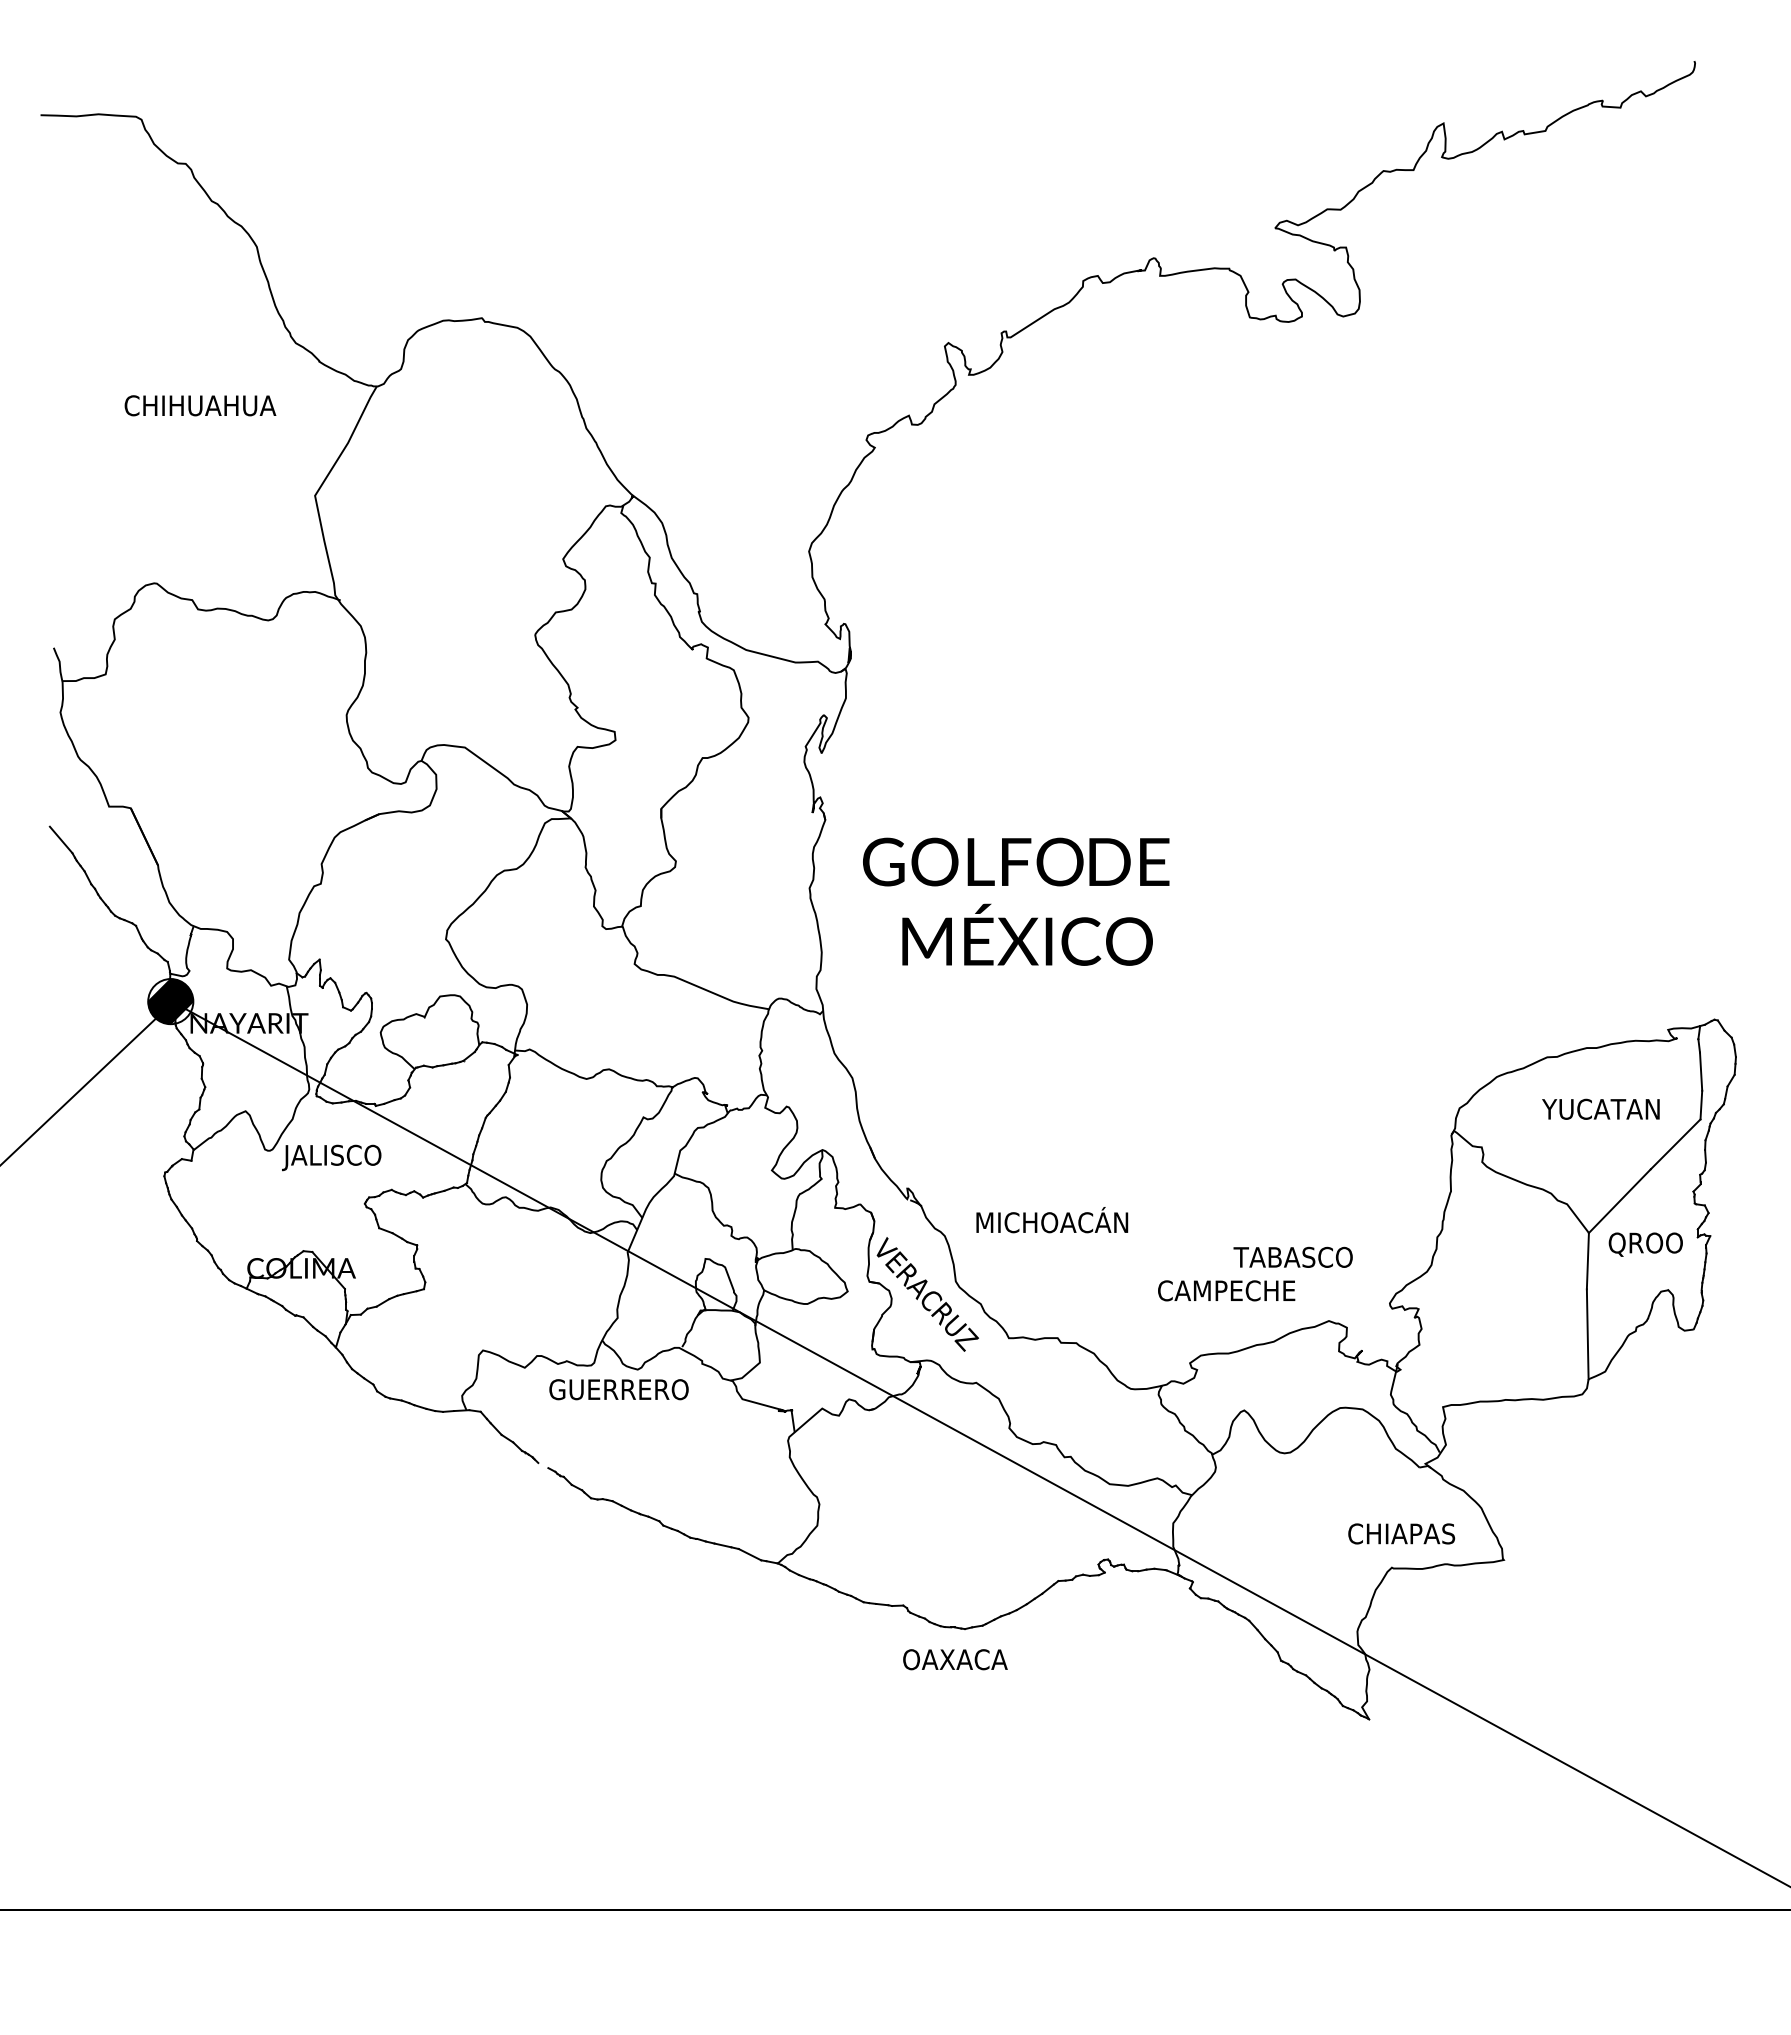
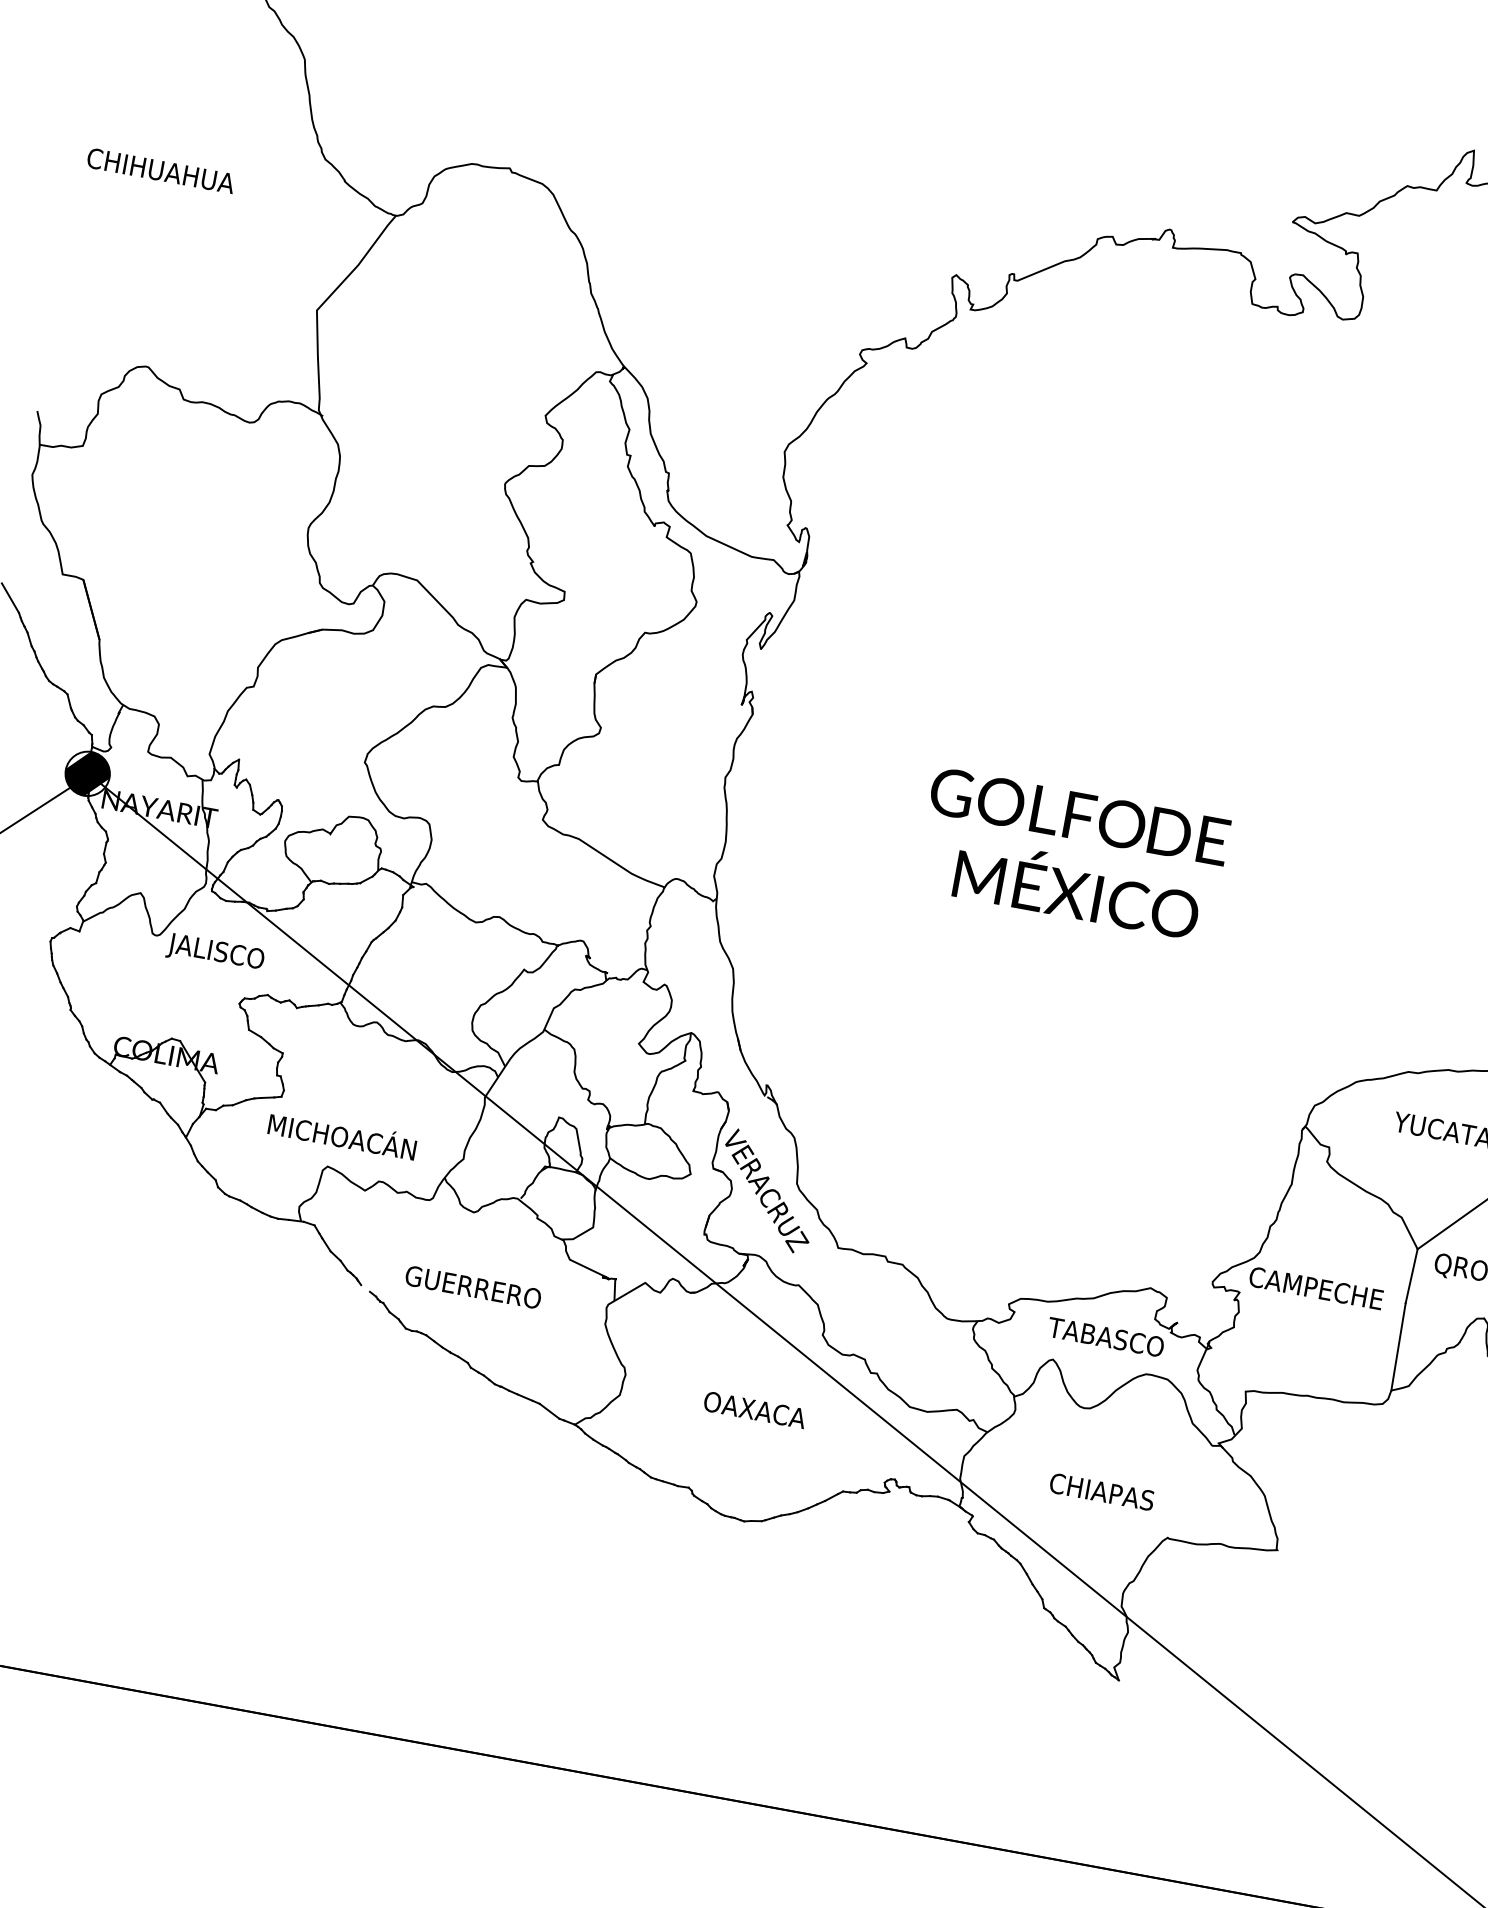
text: (200, 405) -> (161, 170), moved
text: (1016, 901) -> (1072, 854), moved
text: (1052, 1220) -> (342, 1135), moved
text: (1292, 1256) -> (1105, 1336), moved
text: (1226, 1290) -> (1316, 1288), moved
text: (618, 1389) -> (472, 1287), moved
text: (1401, 1533) -> (1101, 1491), moved
text: (955, 1659) -> (755, 1409), moved

